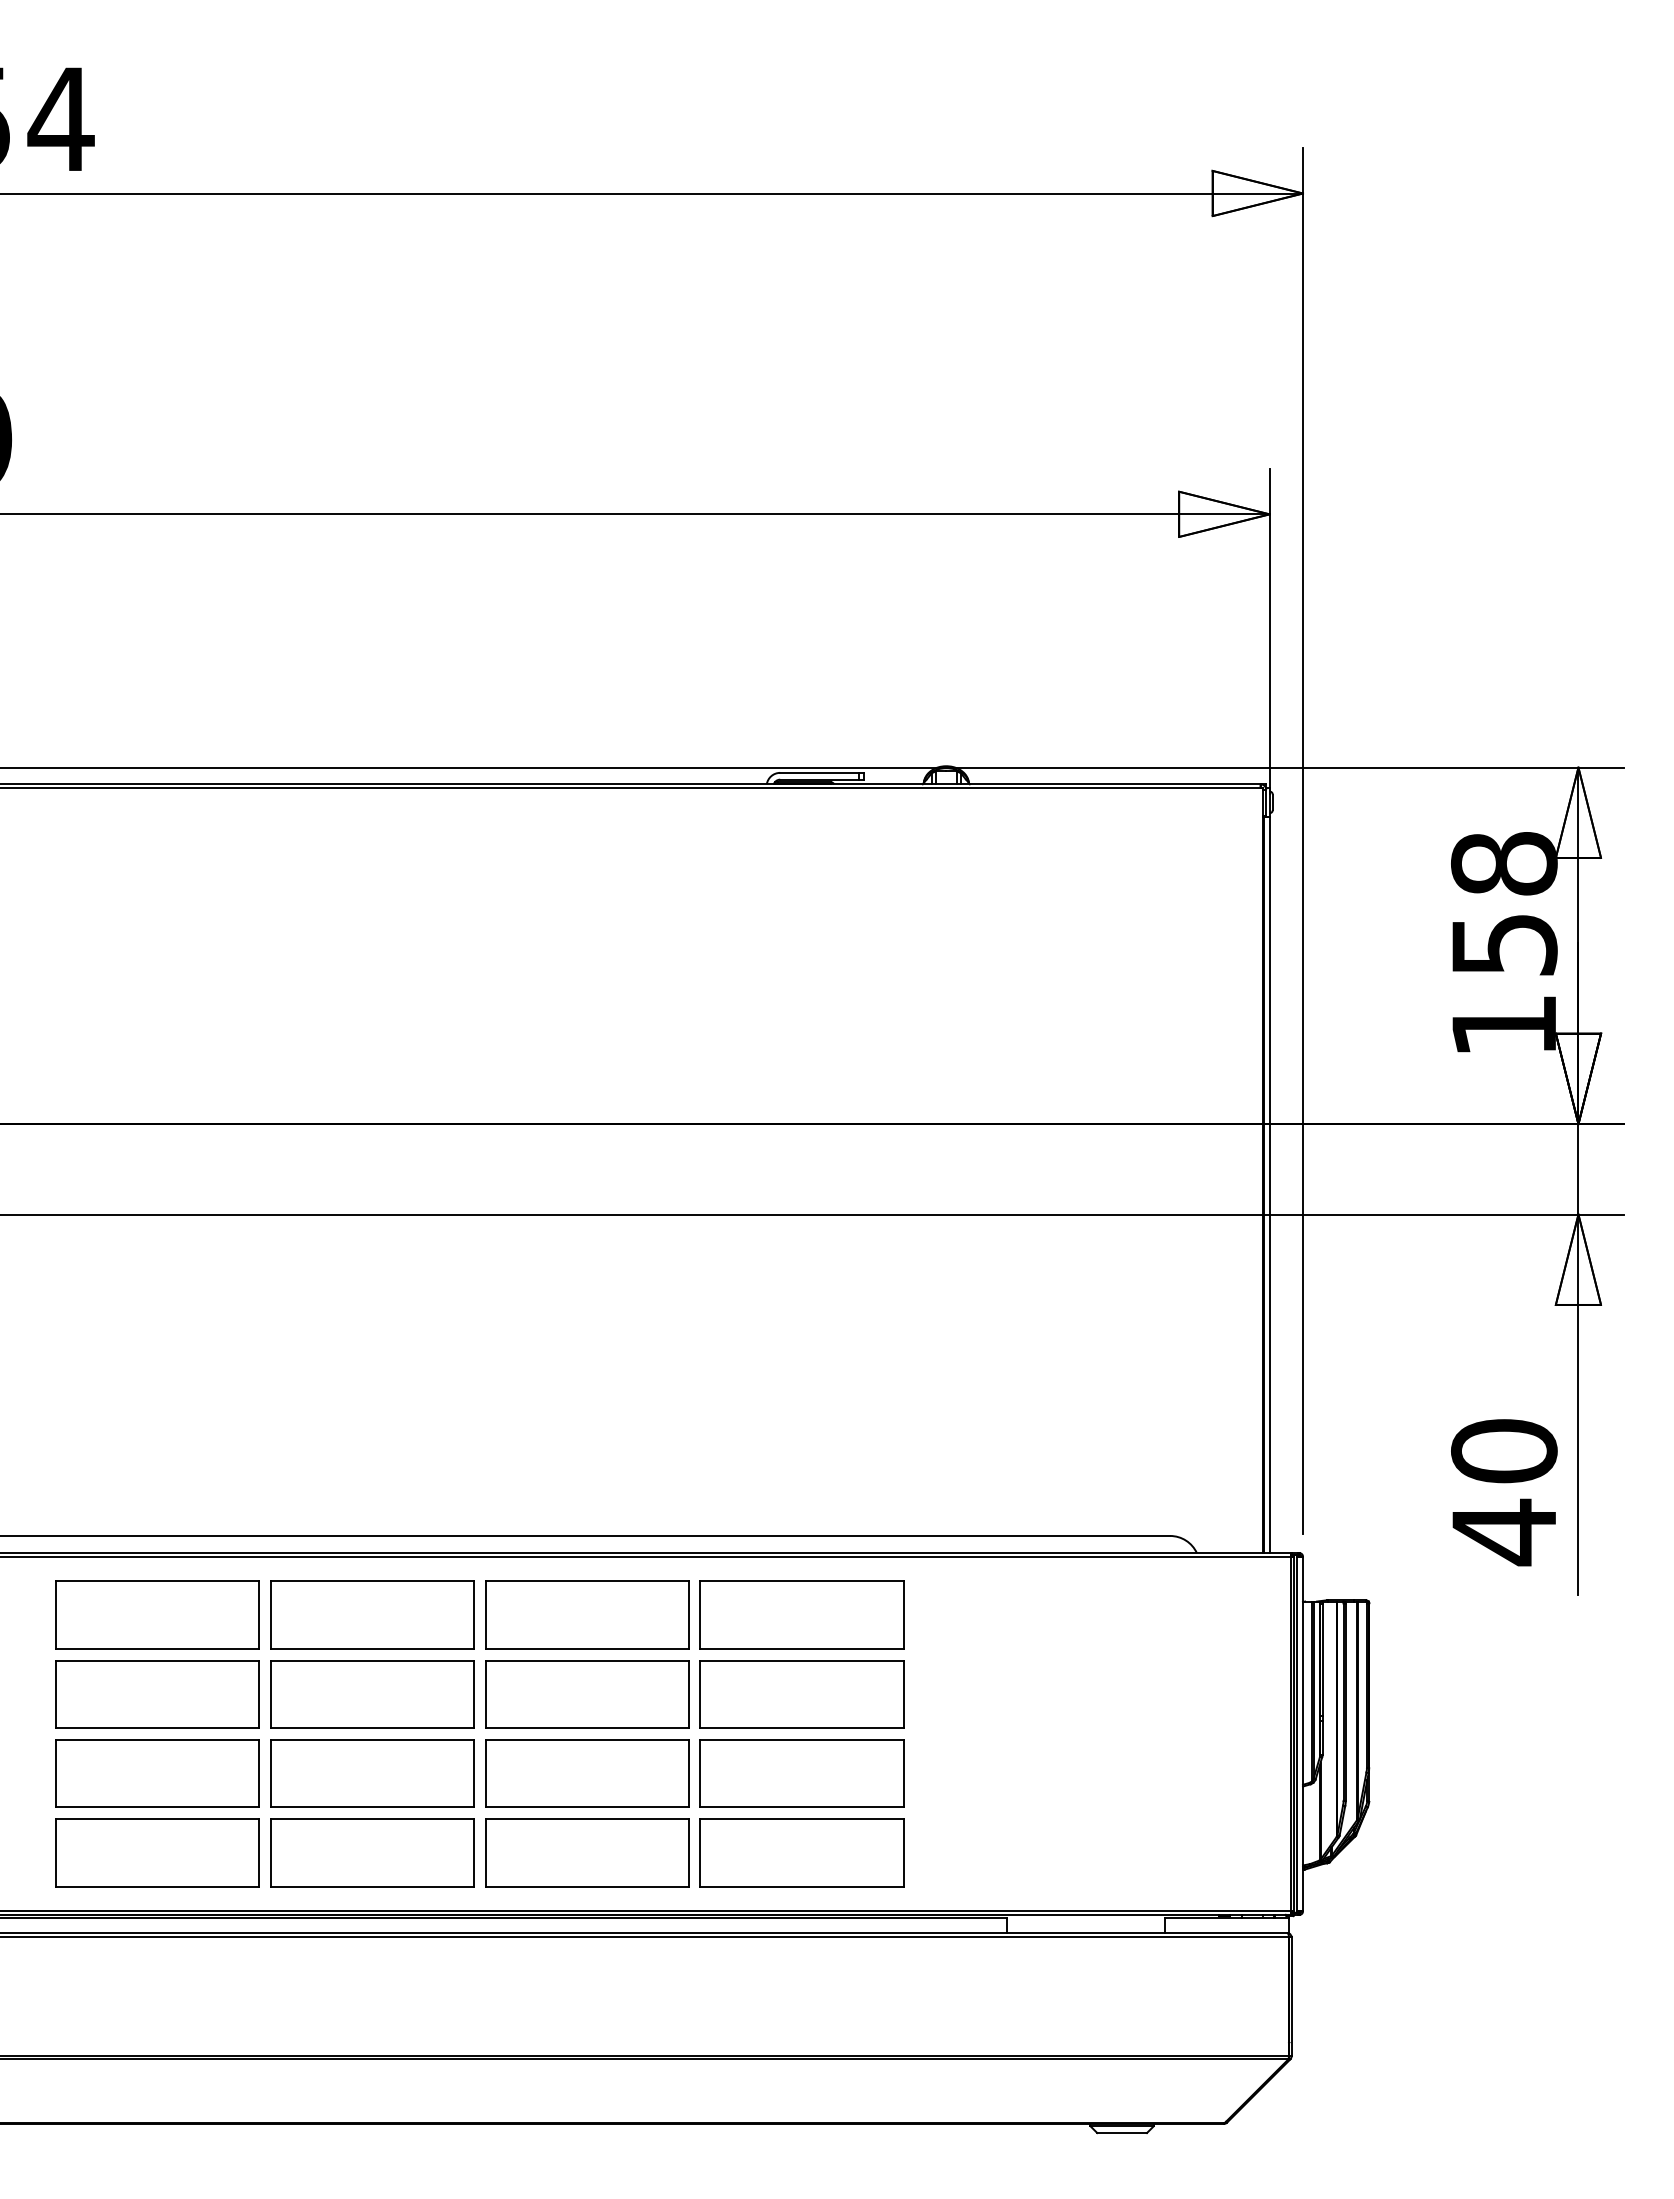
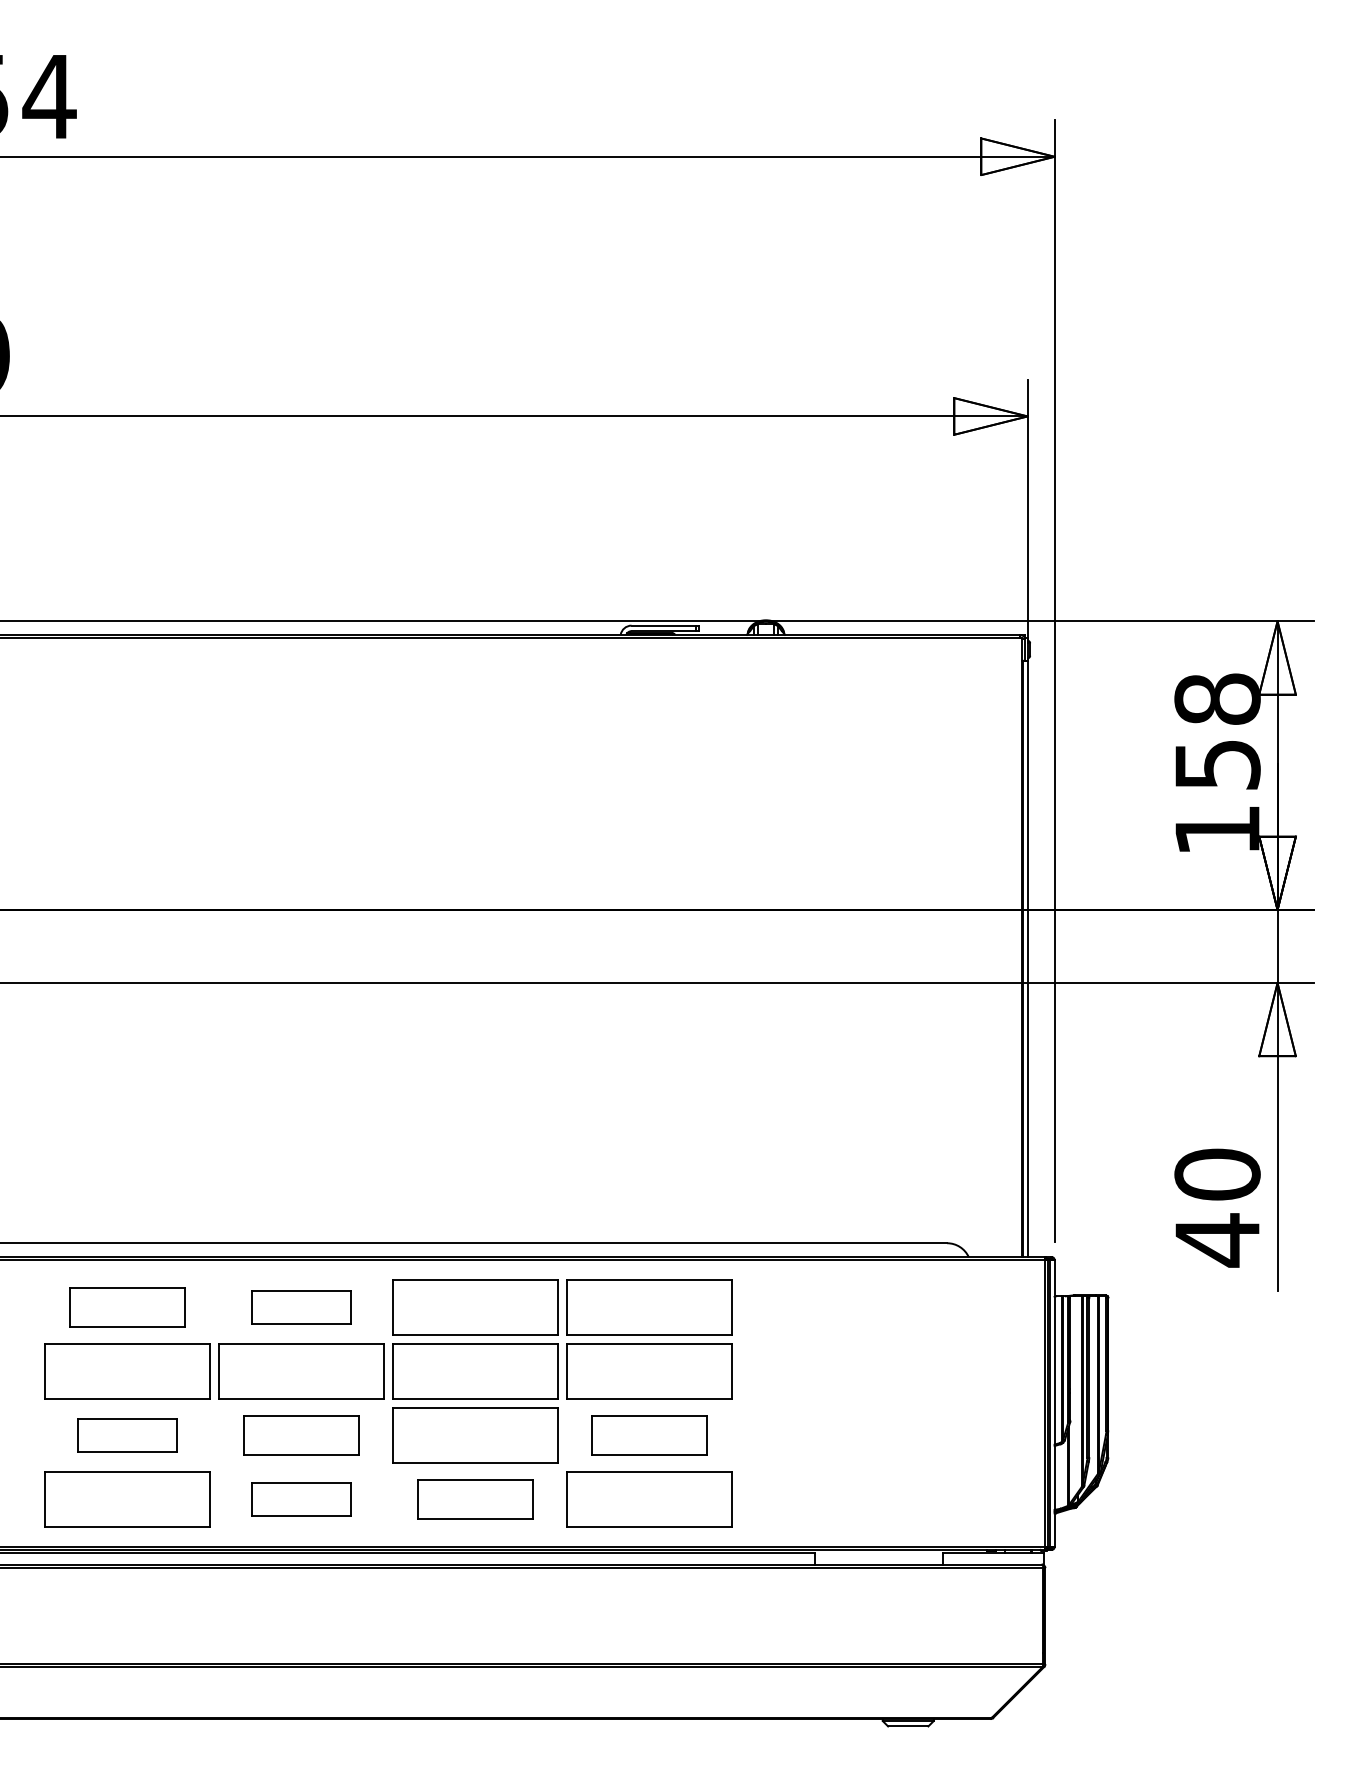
part: (157, 1614) -> (127, 1306), size x0.7
part: (372, 1614) -> (301, 1306), size x0.6
part: (157, 1773) -> (127, 1435), size x0.6
part: (372, 1773) -> (301, 1435), size x0.7
part: (801, 1773) -> (648, 1435), size x0.7
part: (372, 1852) -> (301, 1499), size x0.6
part: (587, 1852) -> (475, 1499), size x0.7

